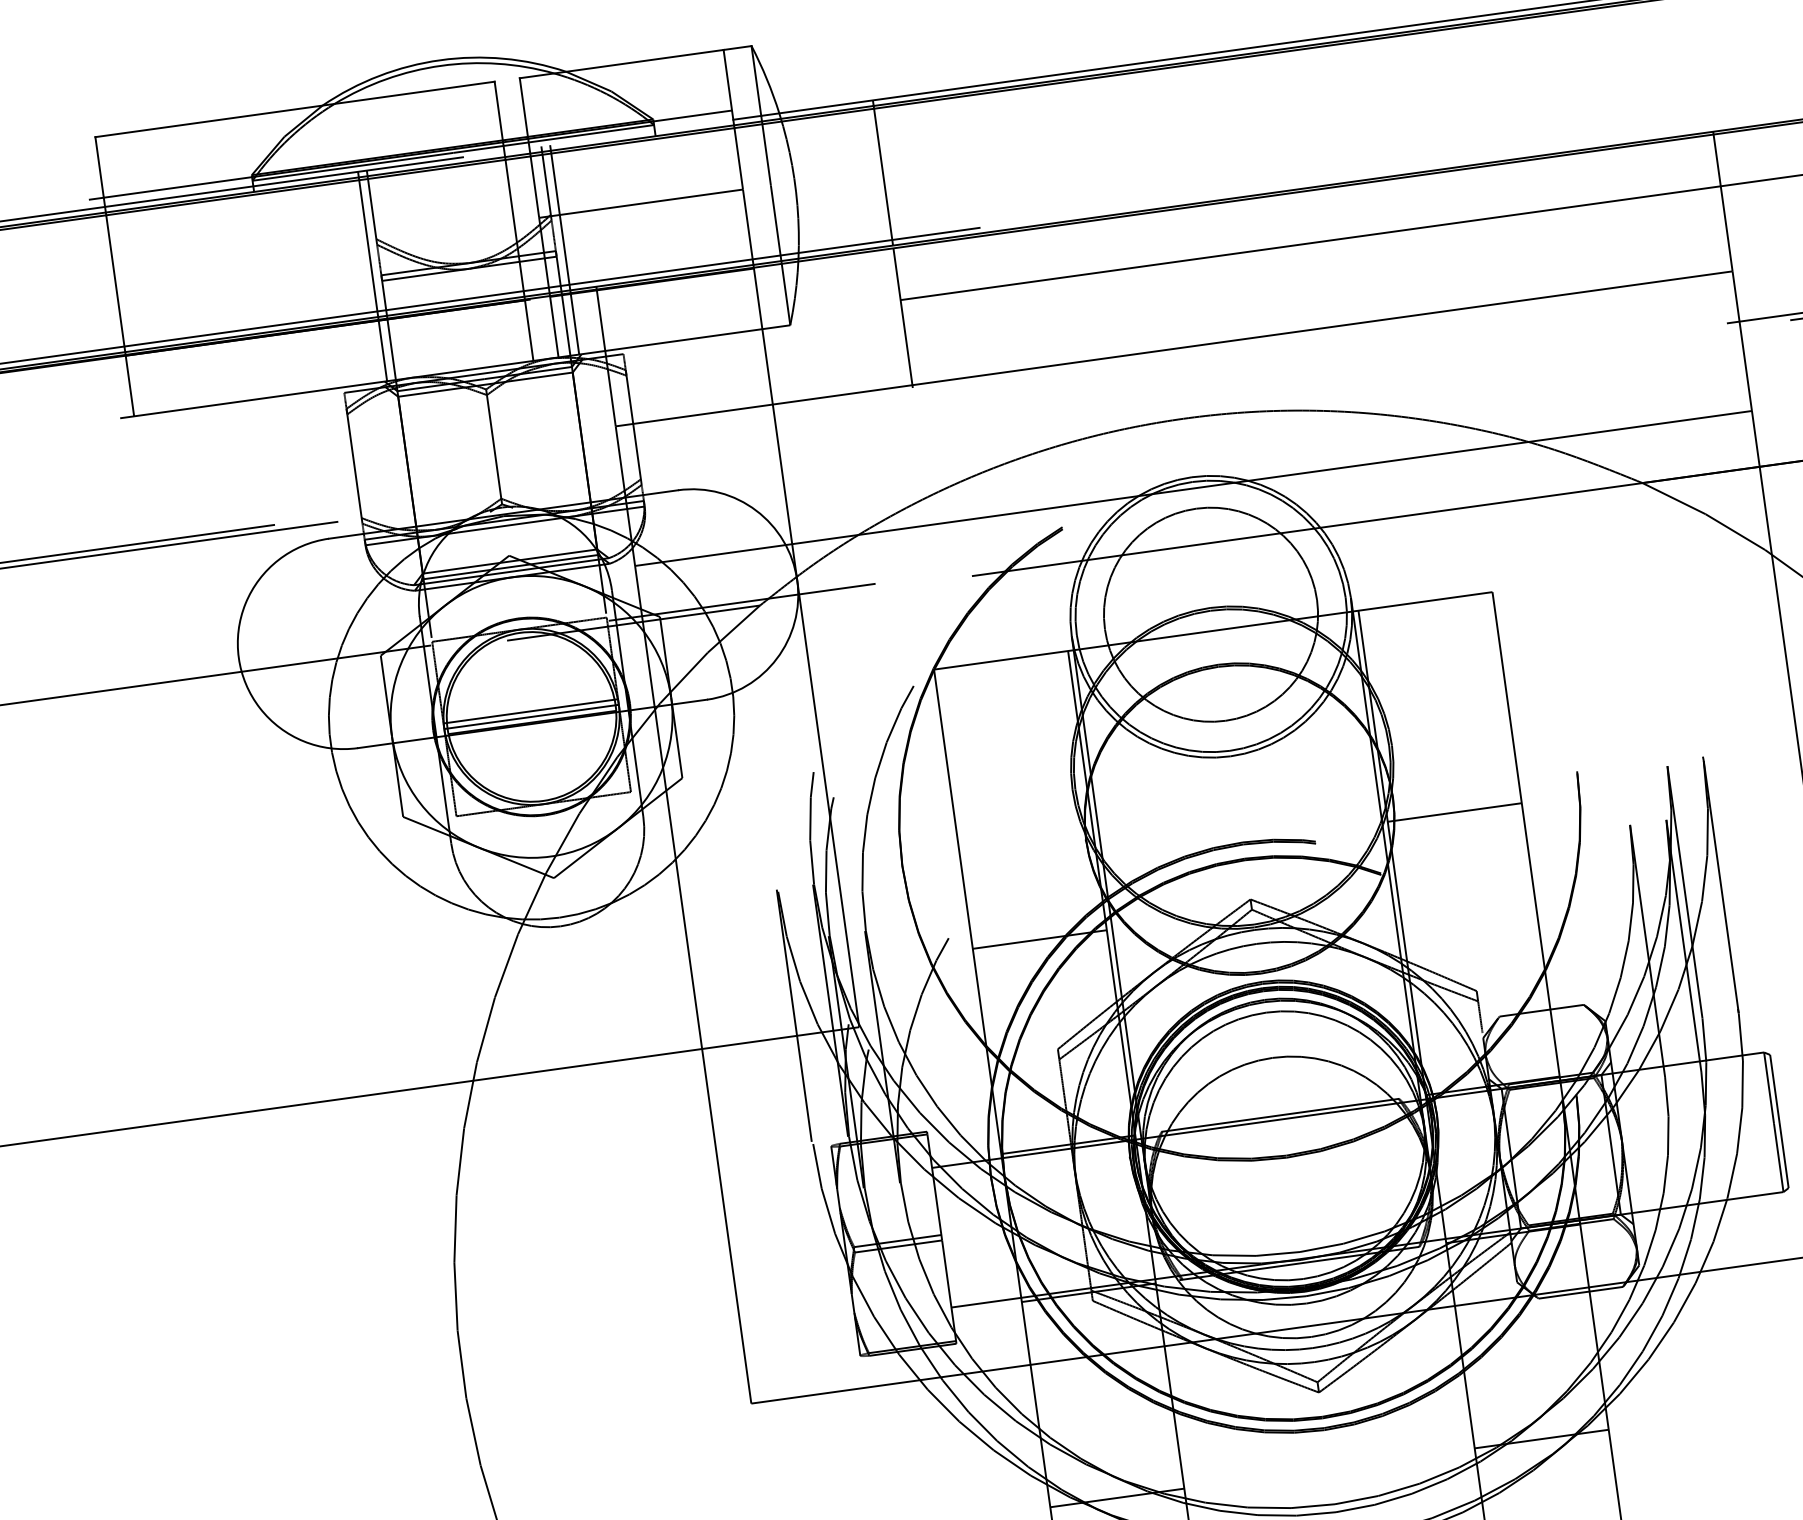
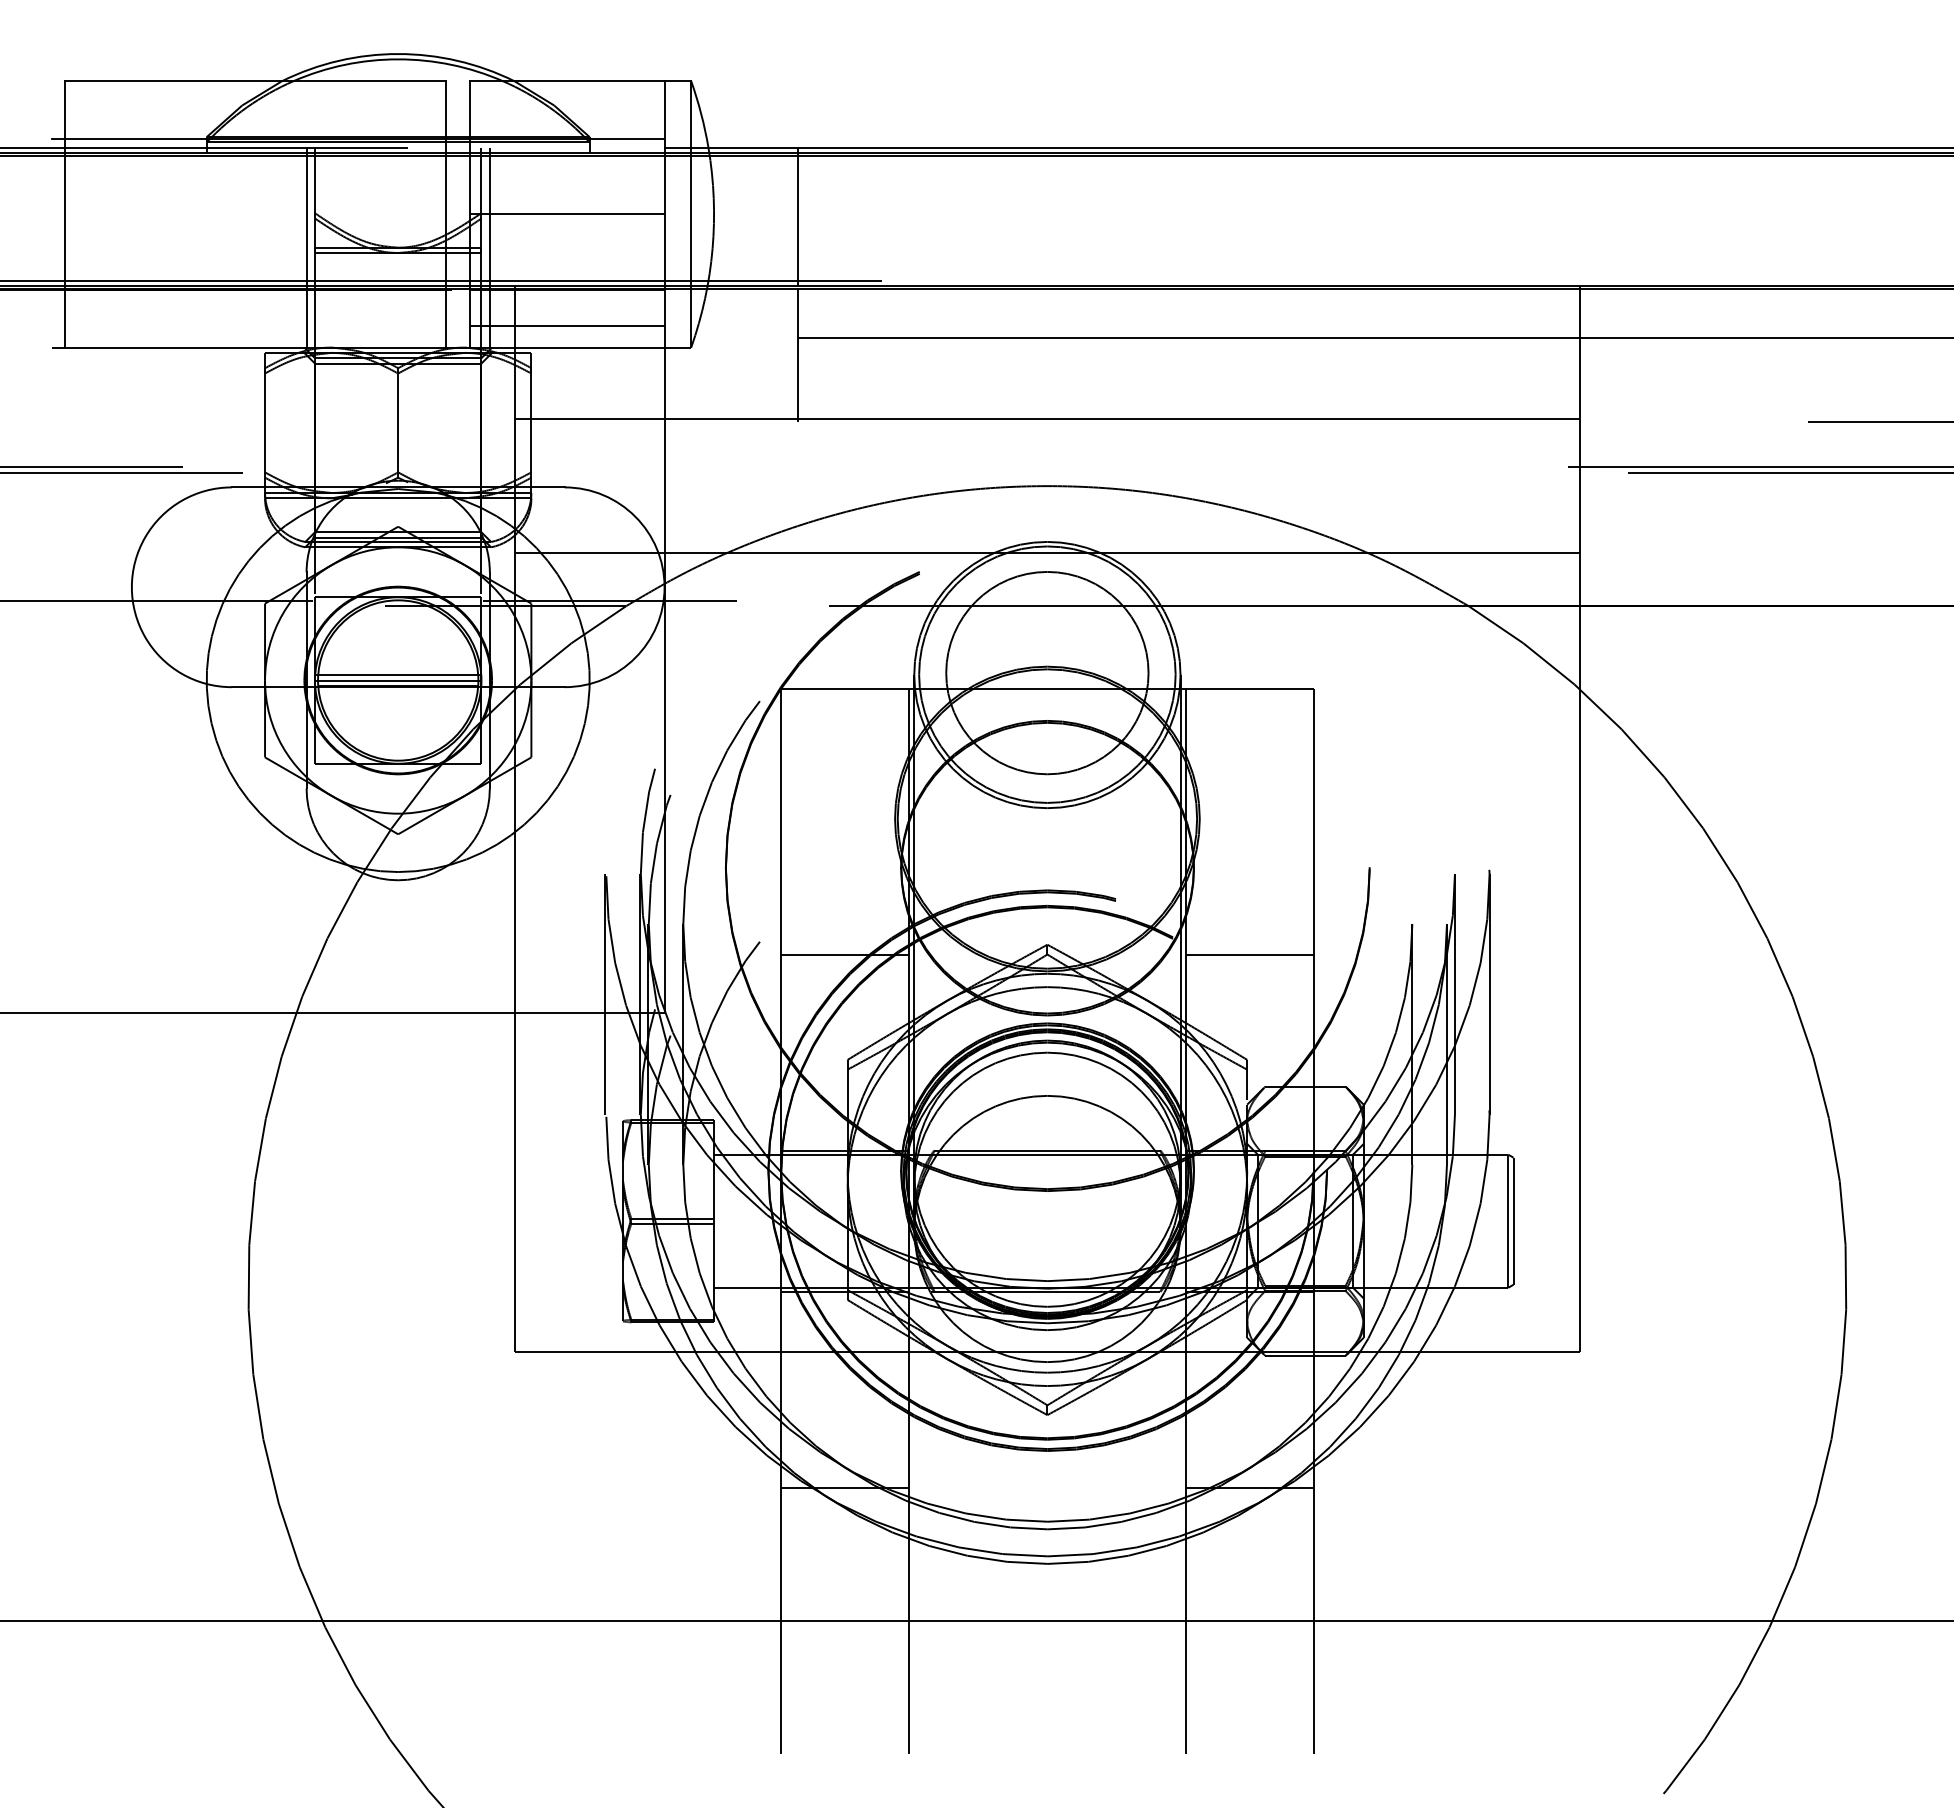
line: (657, 321) -> (567, 326), added
line: (1454, 812) -> (1249, 954), moved

